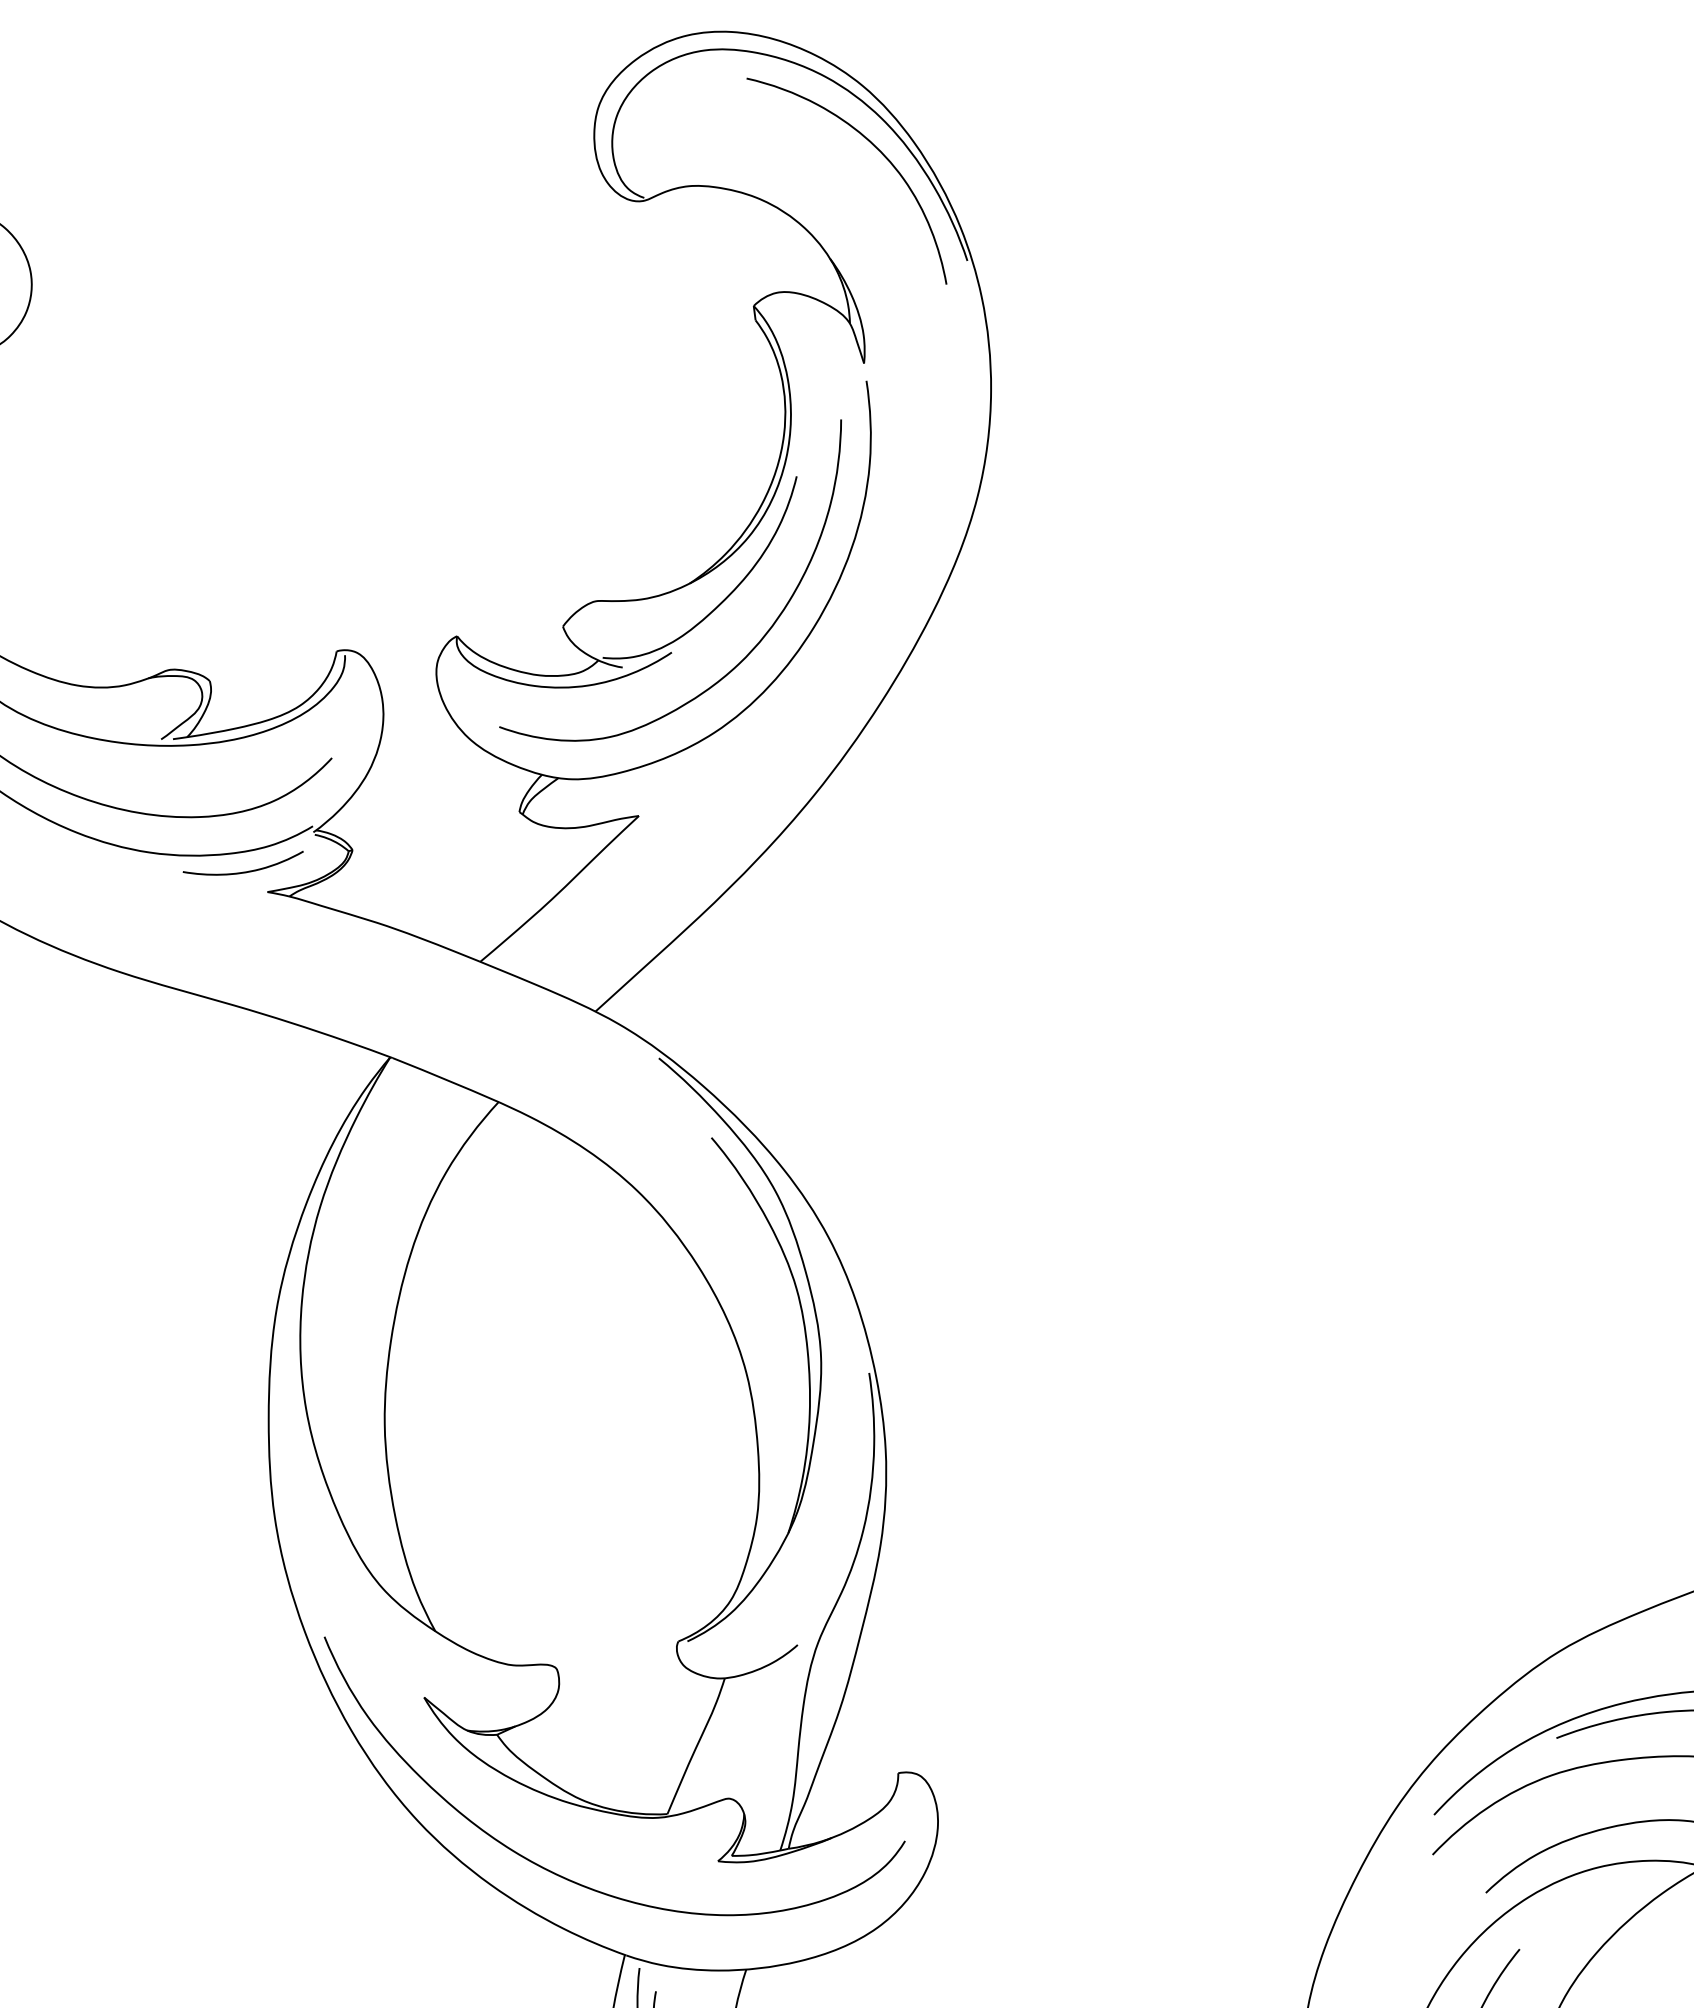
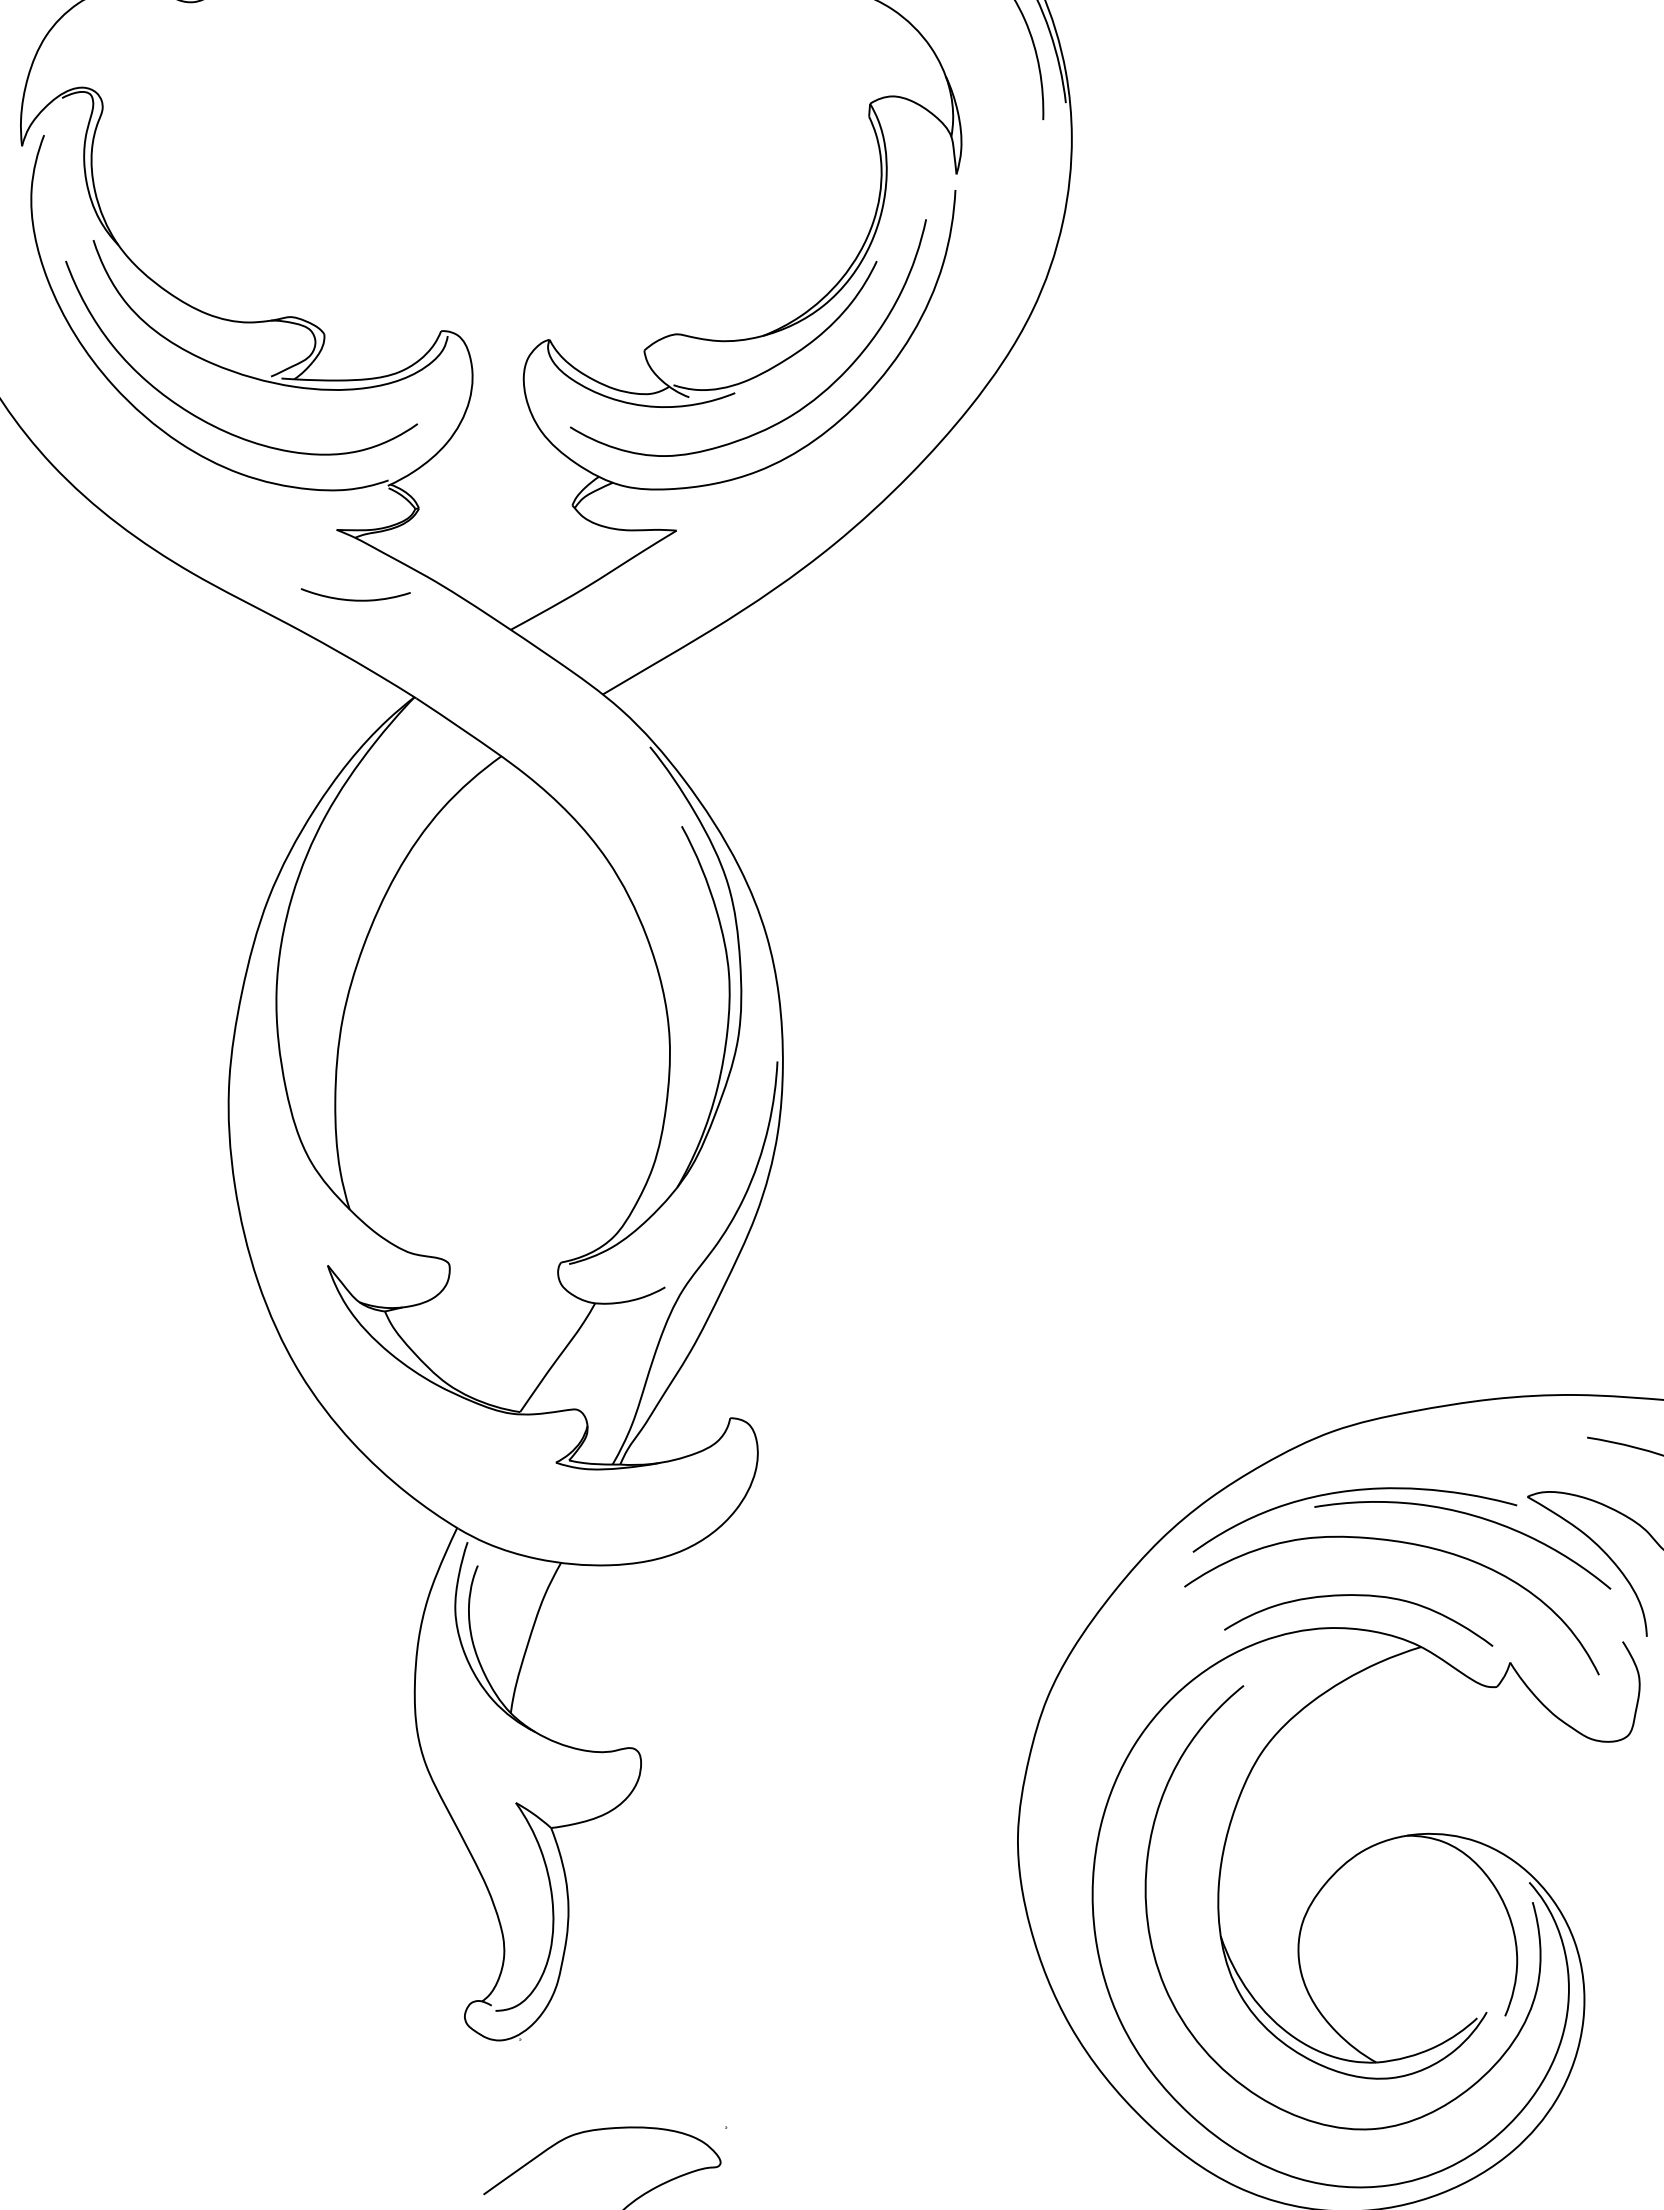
curve: (244, 871) -> (355, 599), moved
curve: (563, 1876) -> (417, 1447), removed

